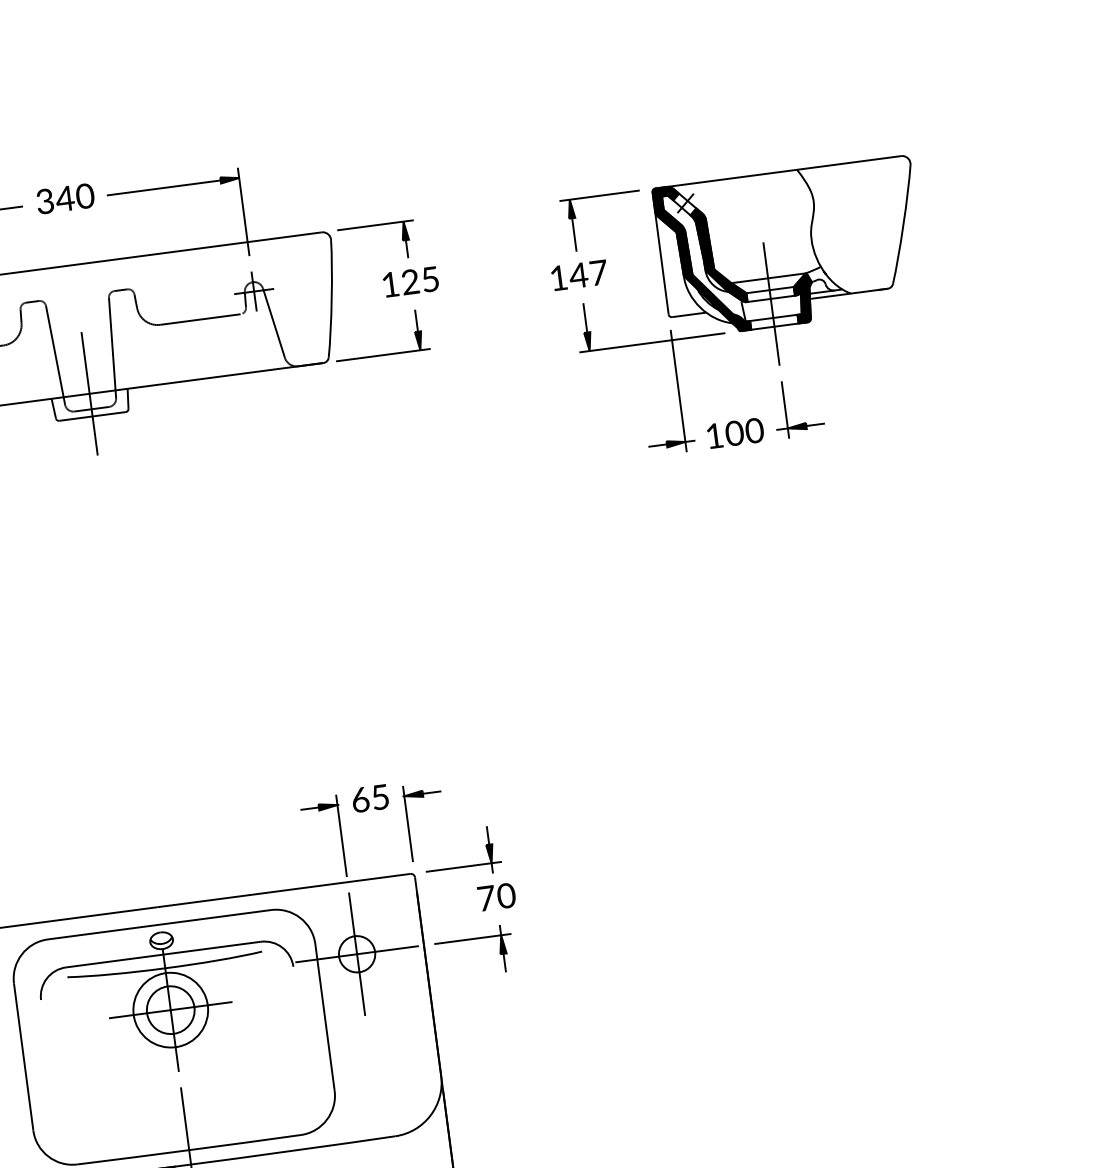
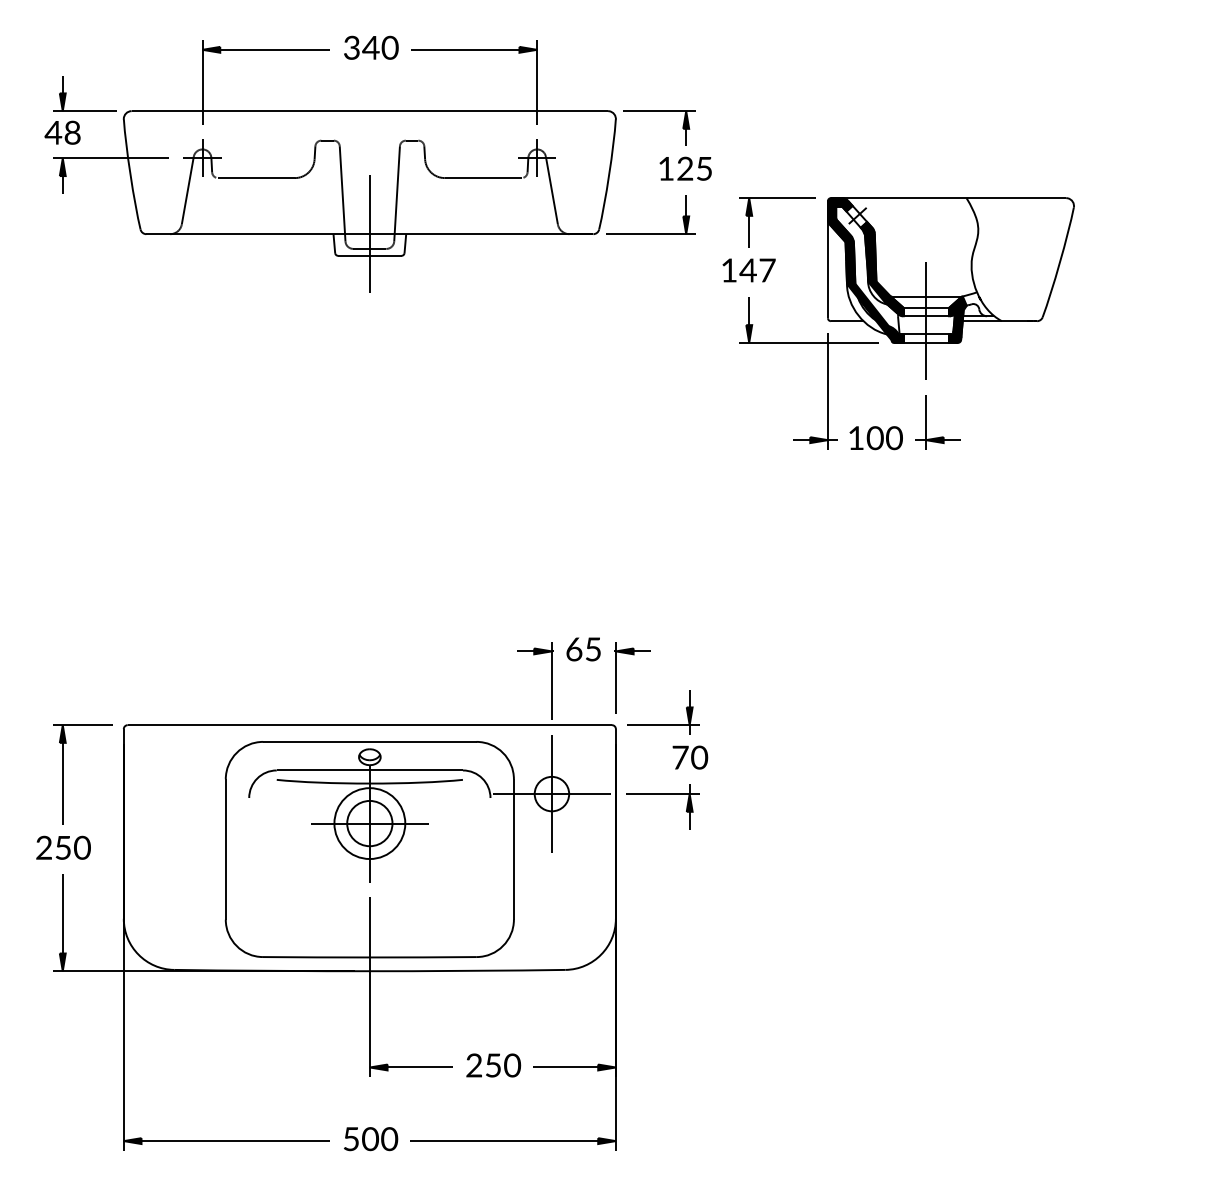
part: (743, 310) -> (898, 323), moved

